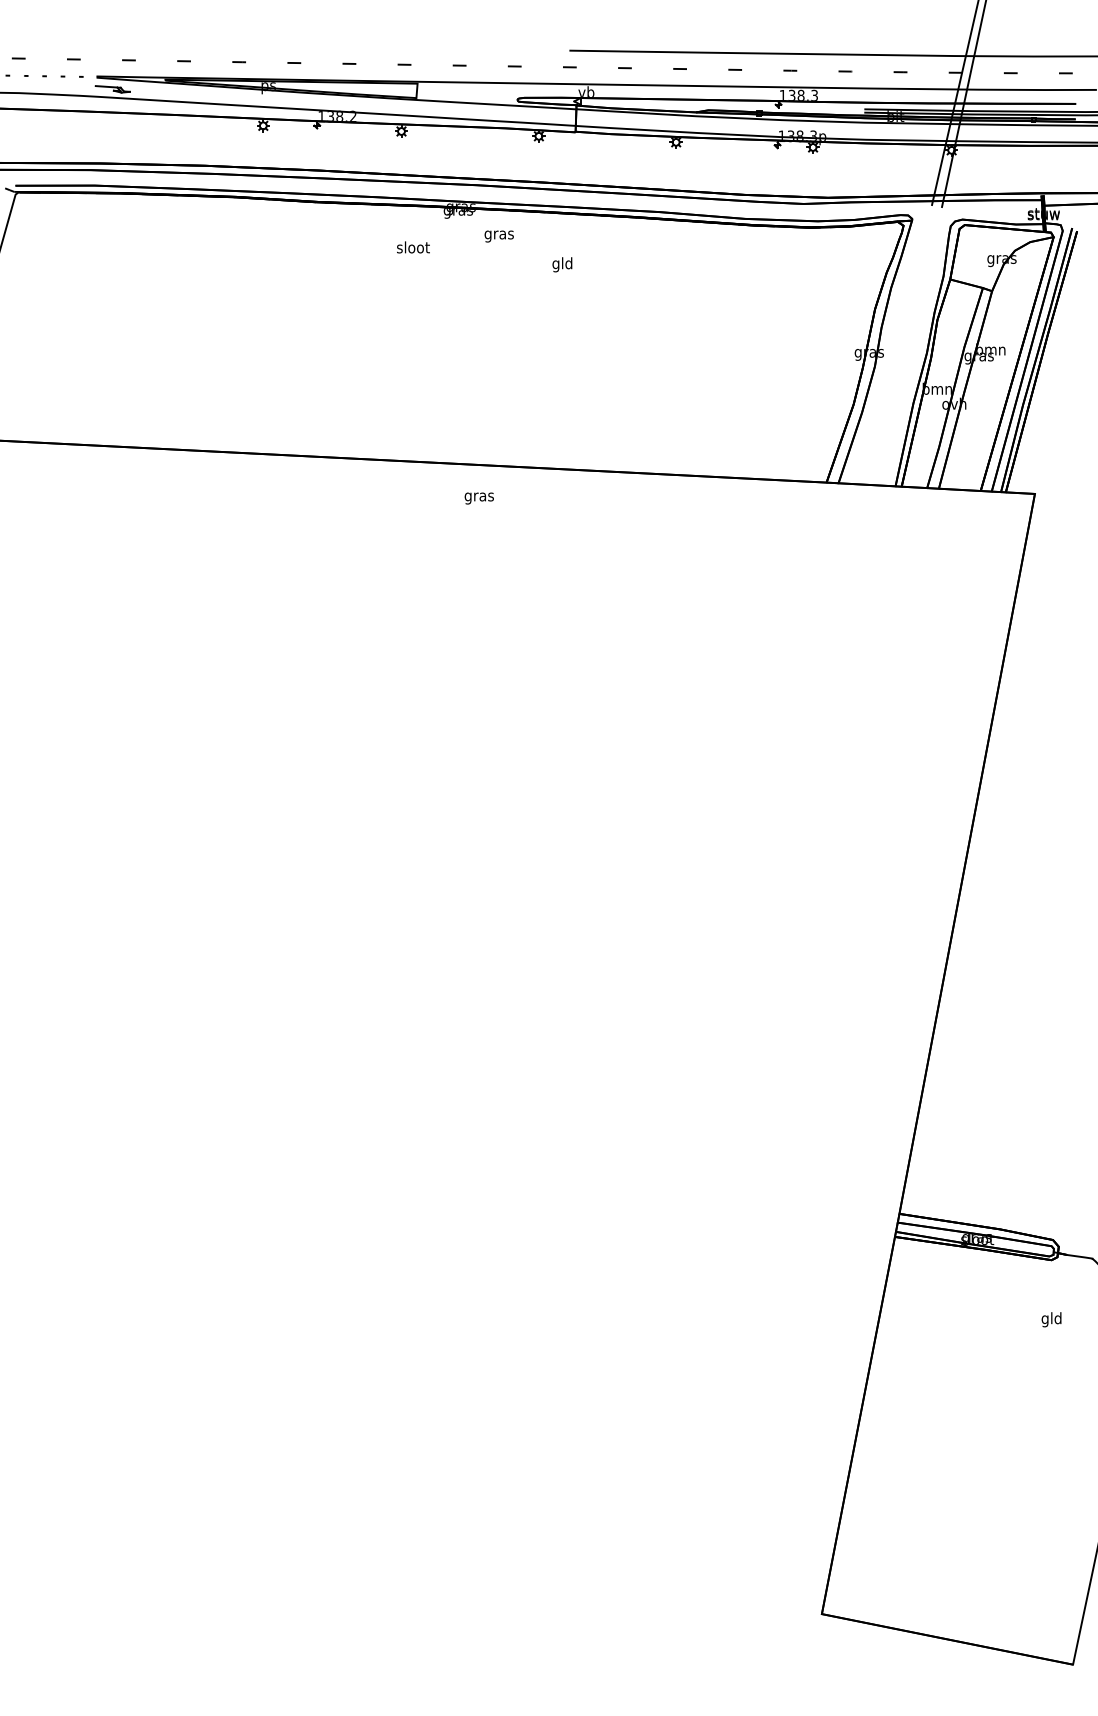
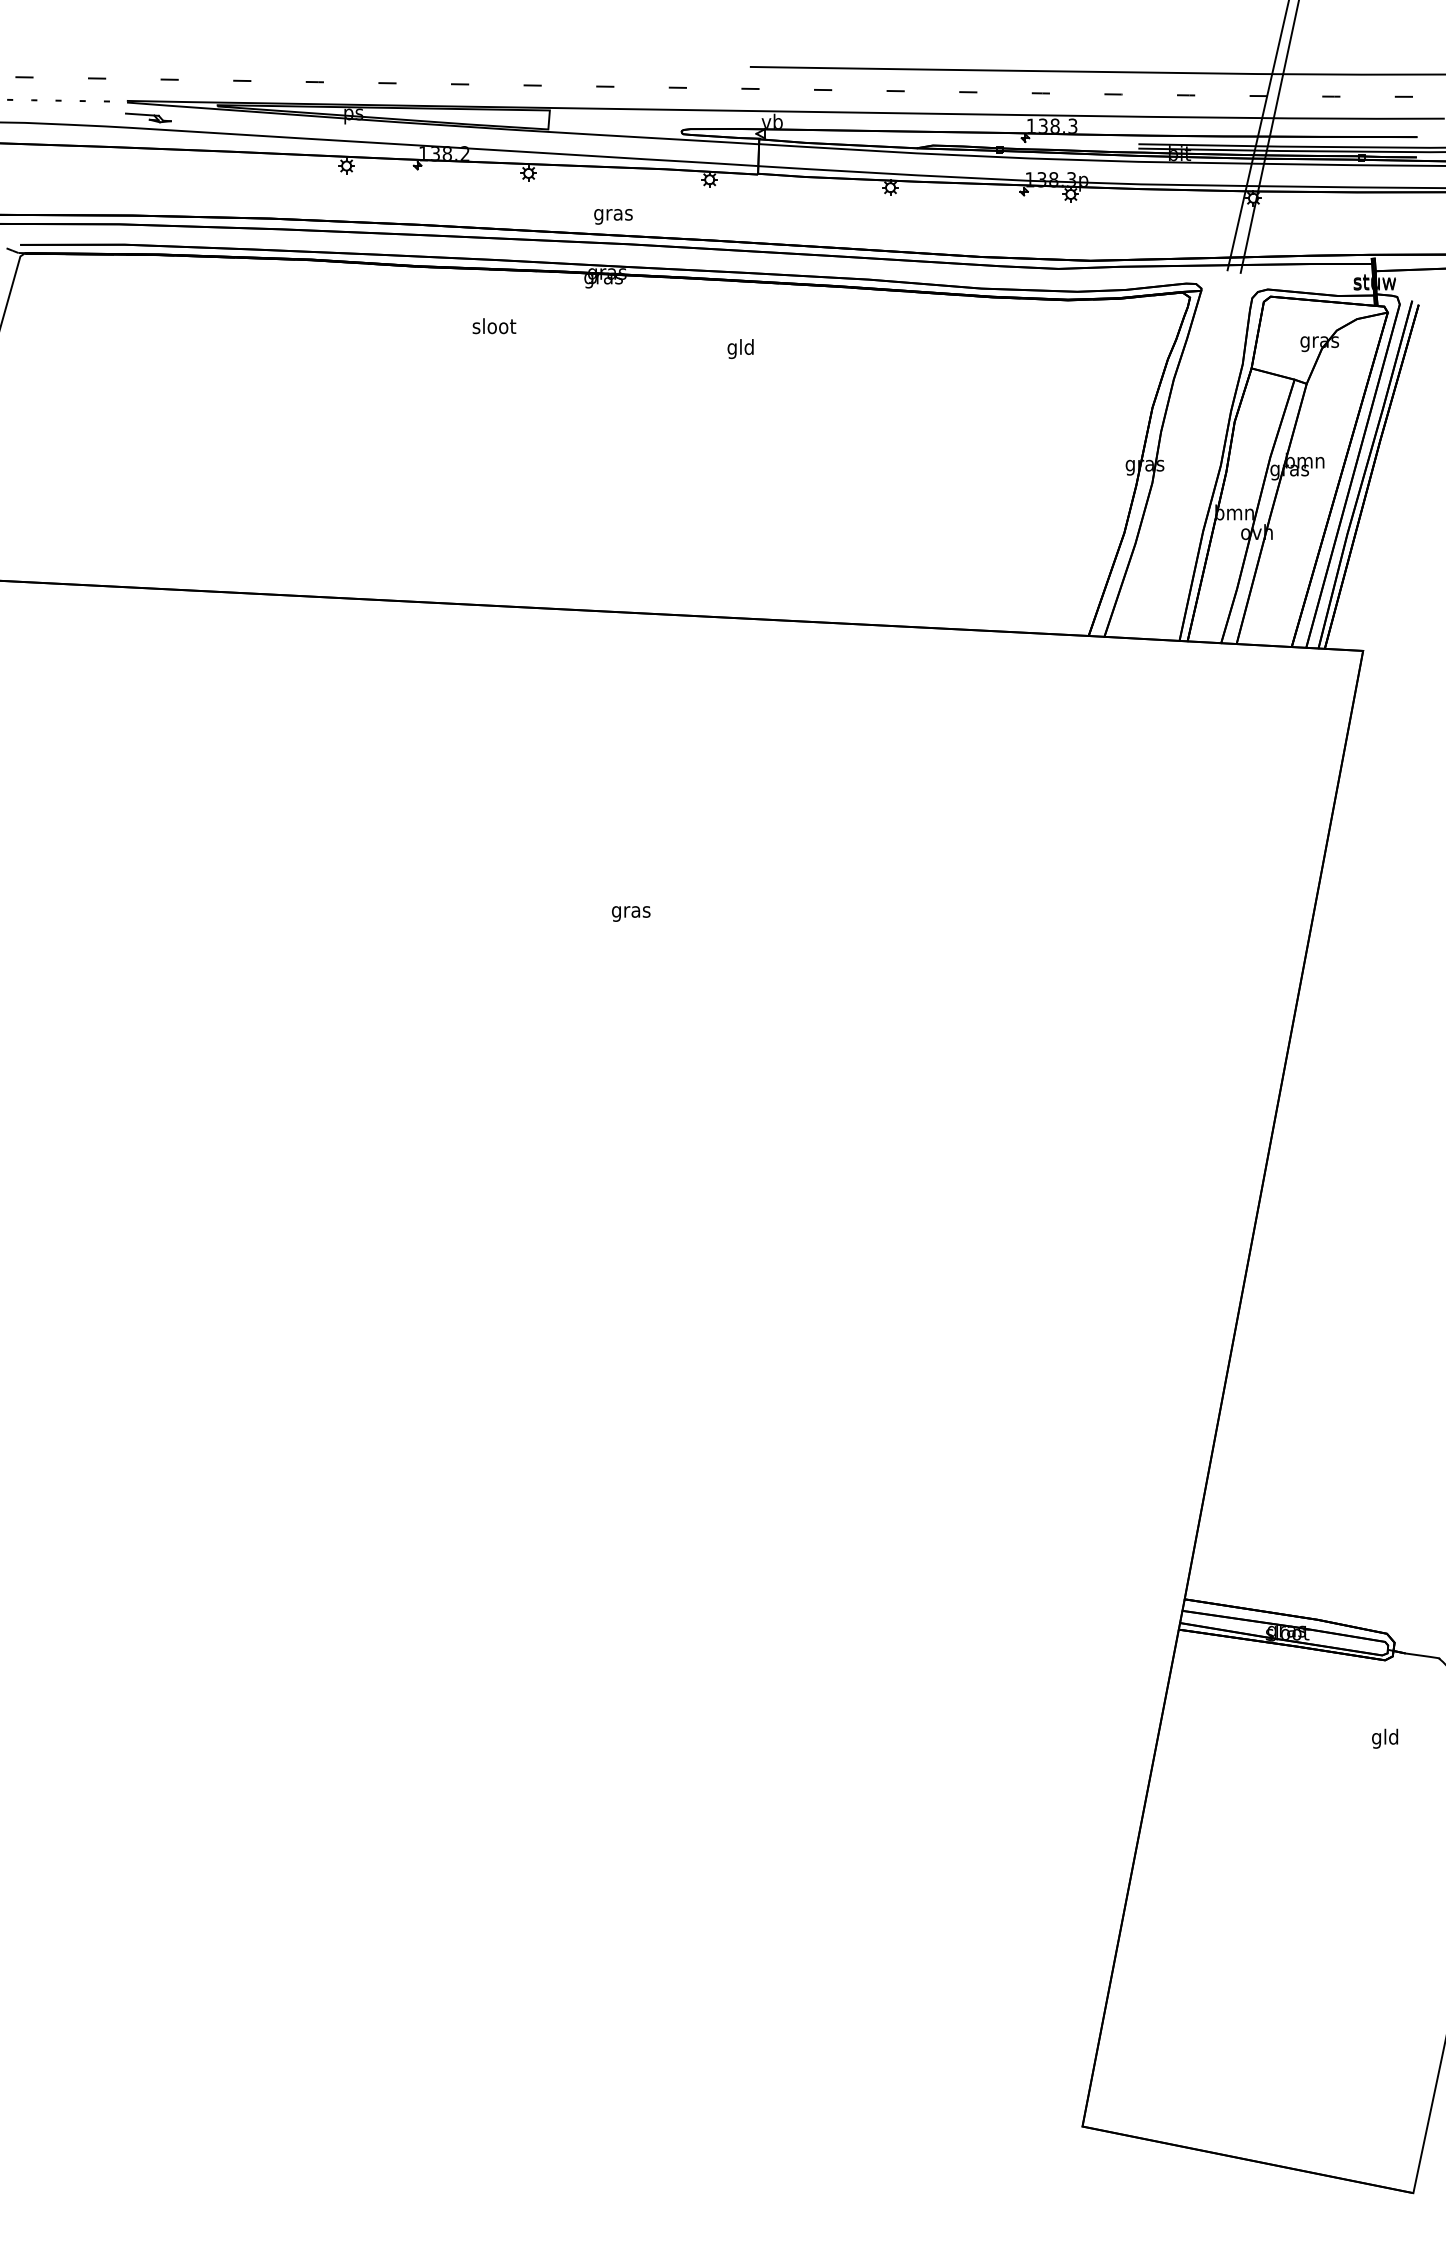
text: (499, 236) -> (613, 216), moved
text: (413, 247) -> (494, 326), moved
text: (479, 498) -> (631, 913), moved

